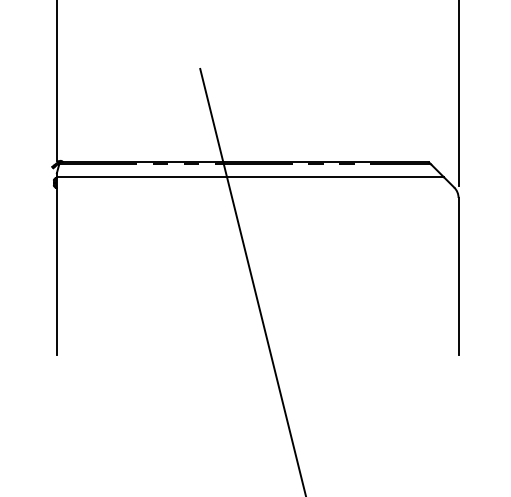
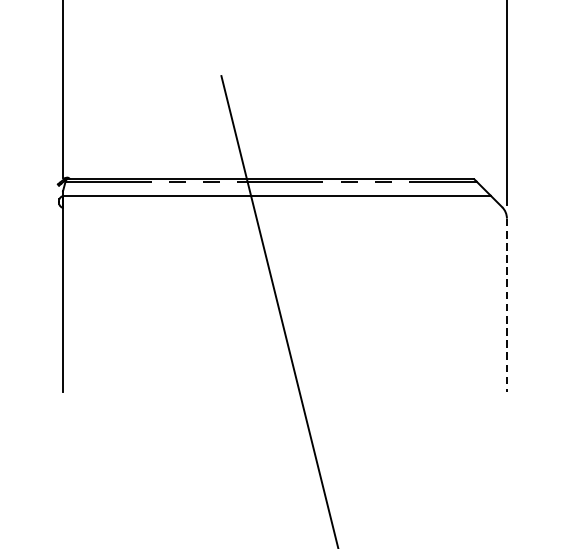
line: (458, 276) -> (506, 305), solid -> dashed

